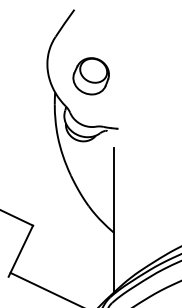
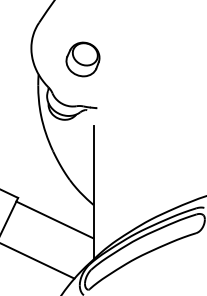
part: (90, 76) -> (82, 59), moved
line: (72, 248) -> (54, 219), added

